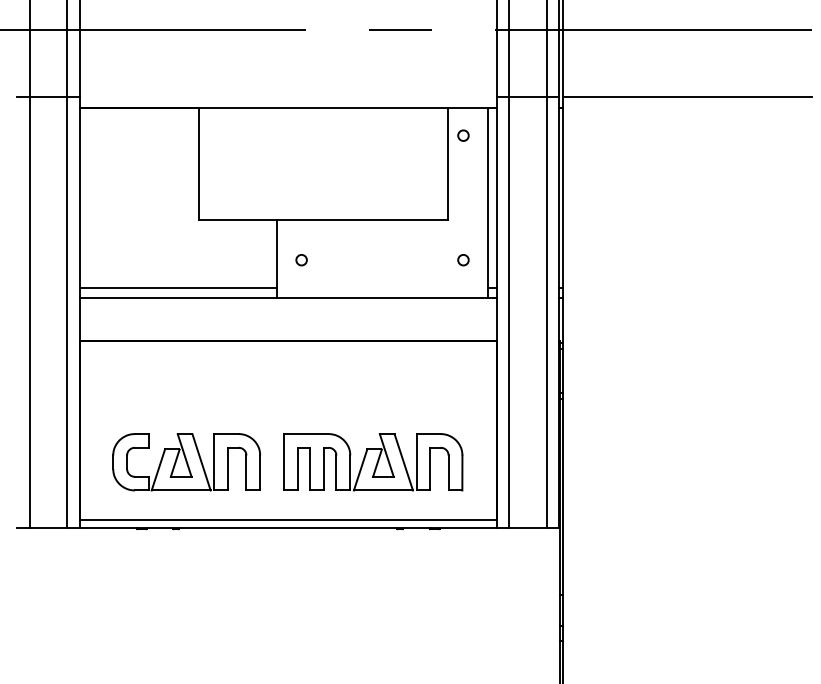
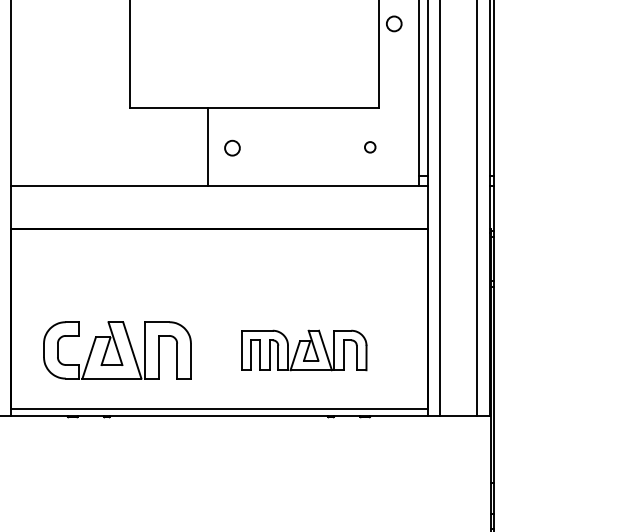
circle: (463, 135) -> (394, 23), size x1.4
circle: (301, 260) -> (232, 148), size x1.4
circle: (463, 260) -> (370, 147), moved
line: (177, 287) -> (108, 175), removed
part: (373, 462) -> (304, 350), size x0.7

